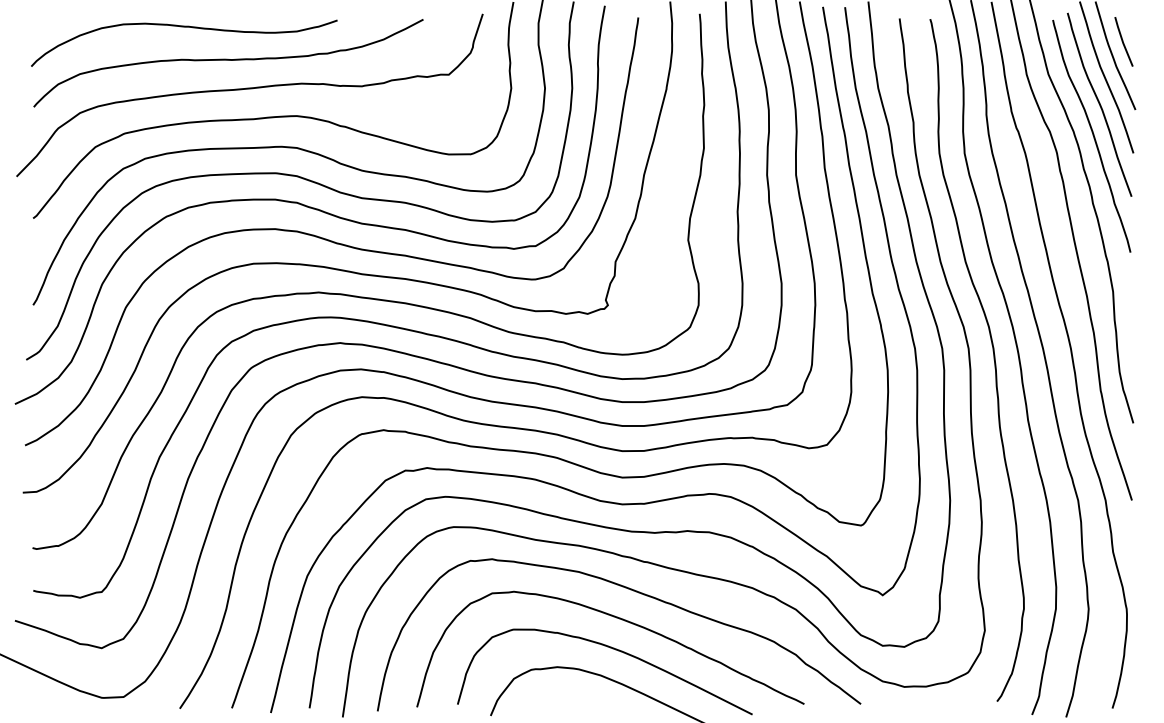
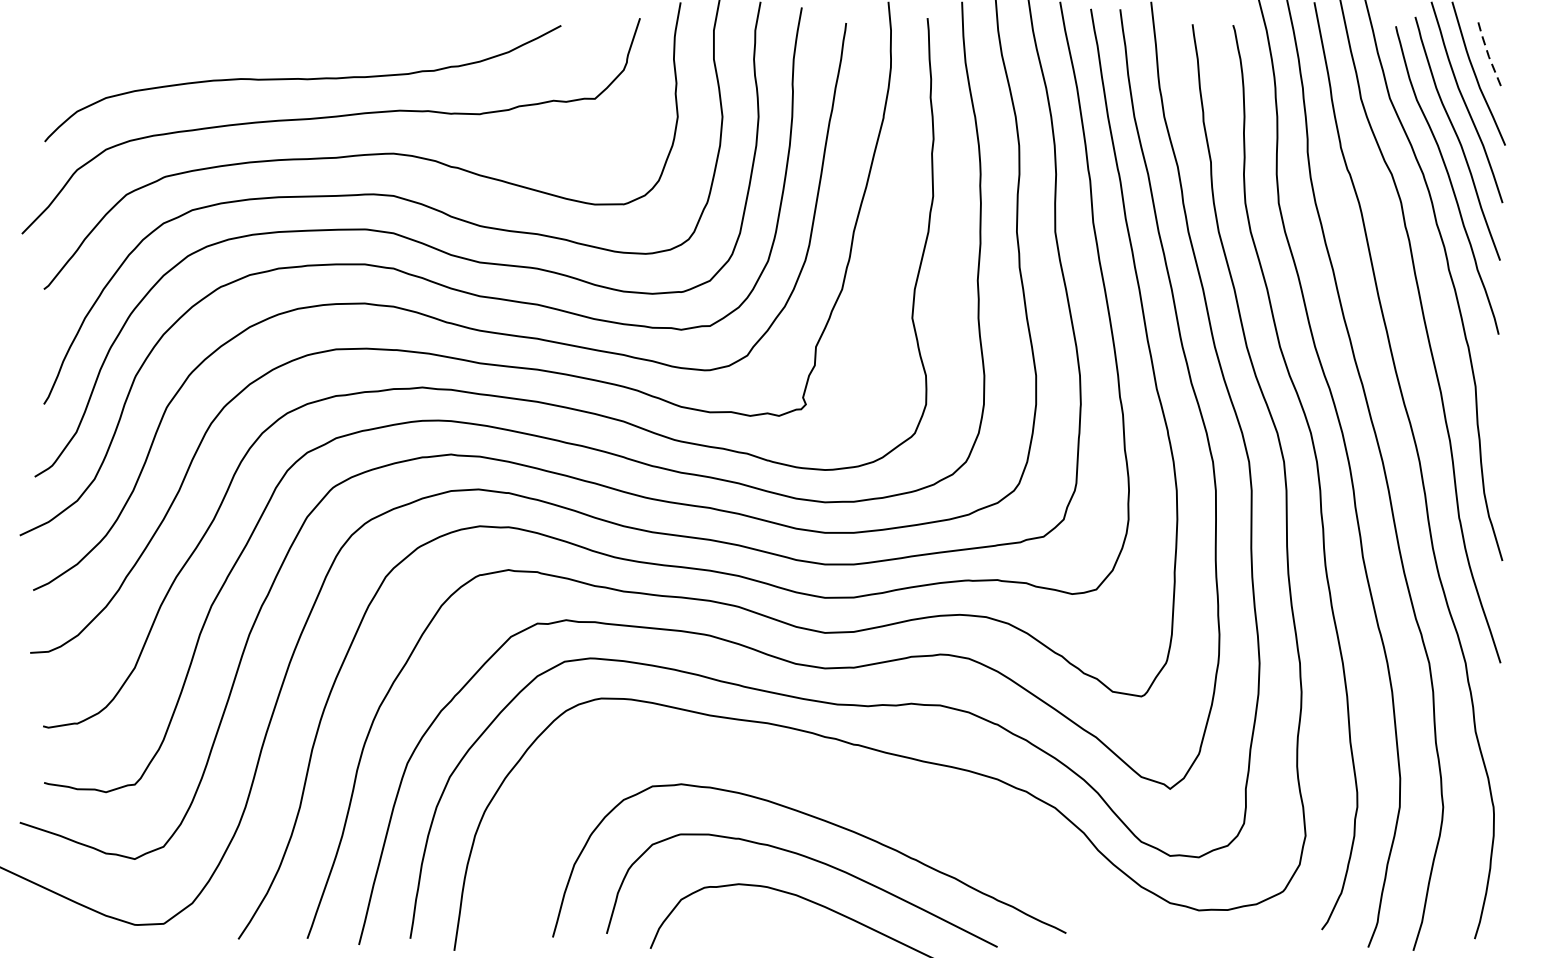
curve: (184, 27) -> (244, 36), removed
line: (1122, 42) -> (1488, 56), solid -> dashed
curve: (638, 593) -> (846, 786), removed

